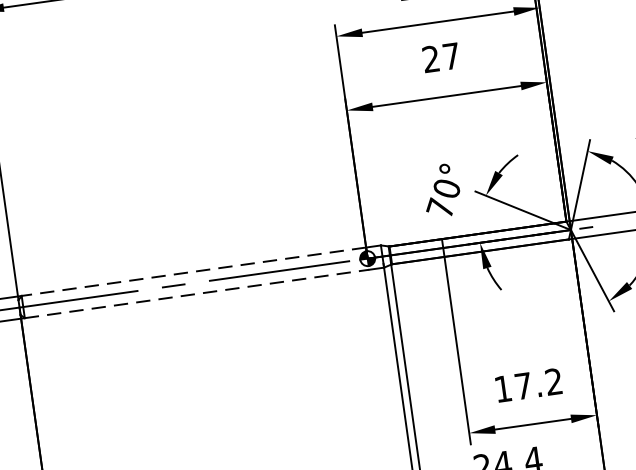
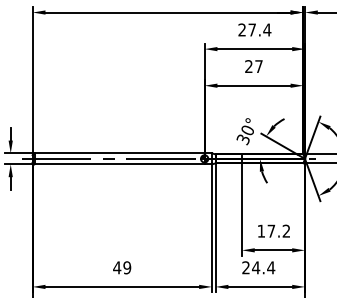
text: (438, 208) -> (242, 139), 70° -> 30°
line: (193, 271) -> (119, 153), dashed -> solid
line: (198, 293) -> (120, 164), dashed -> solid

